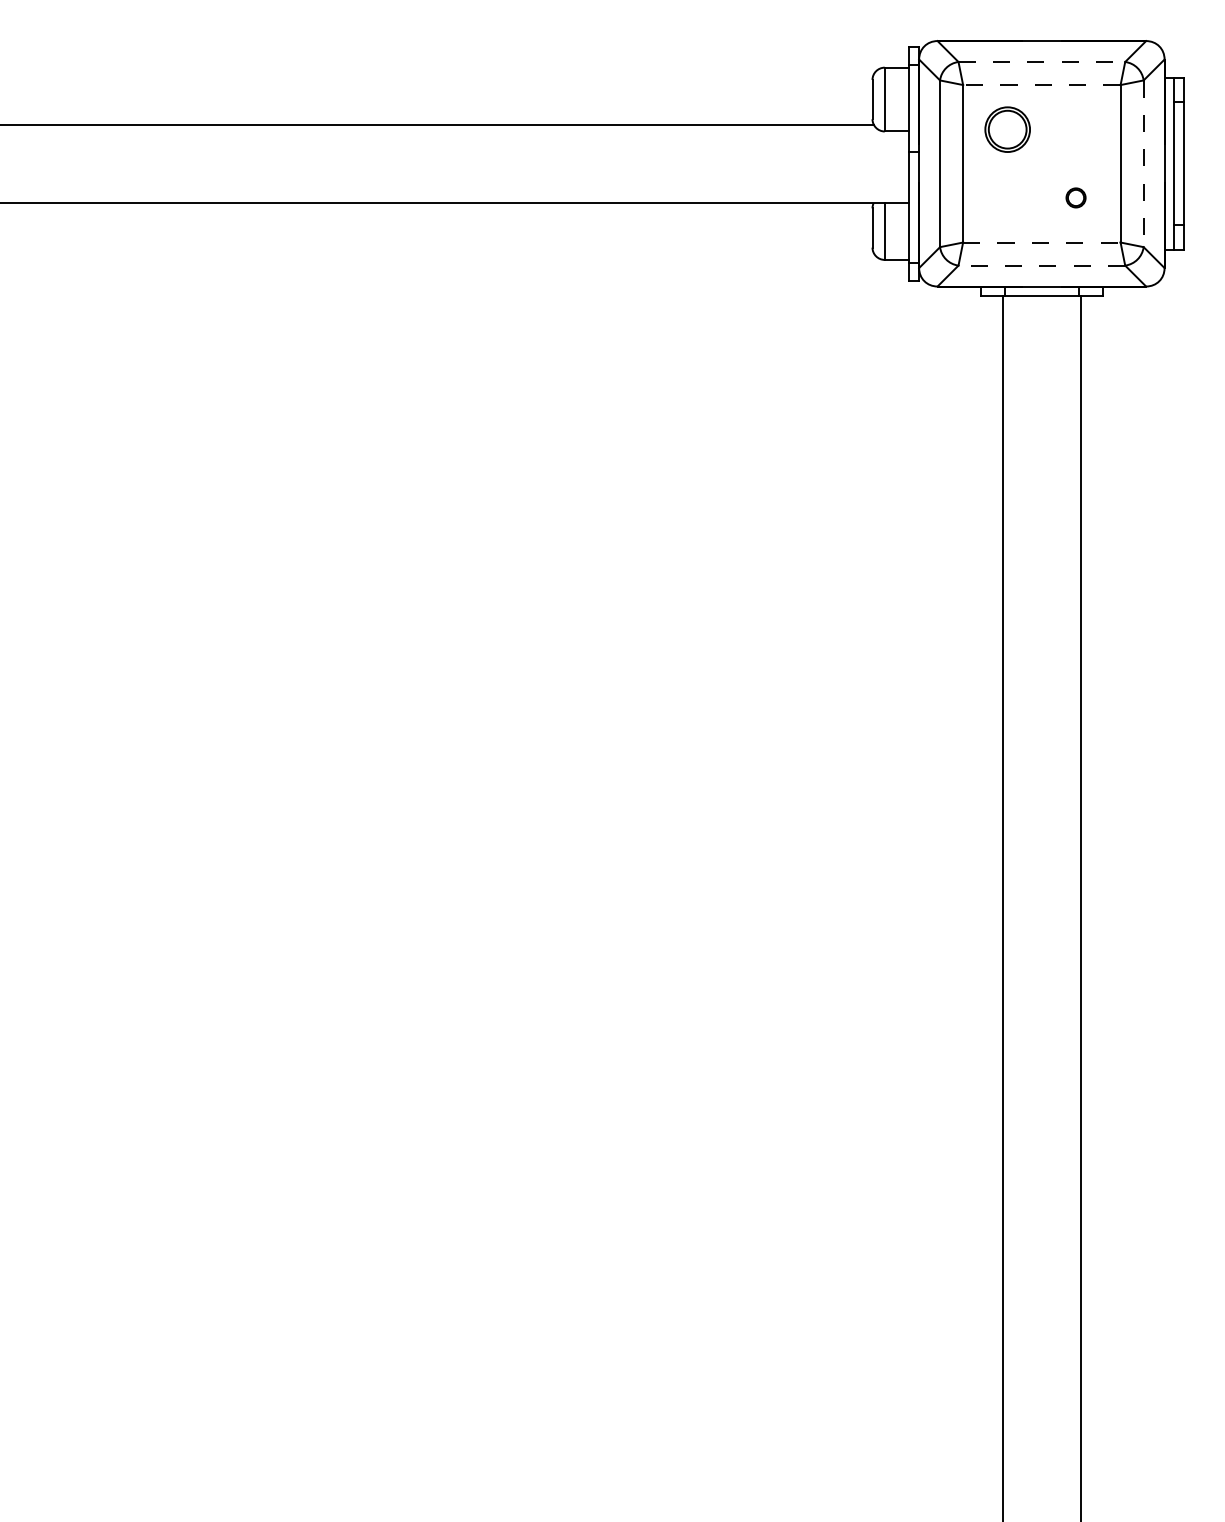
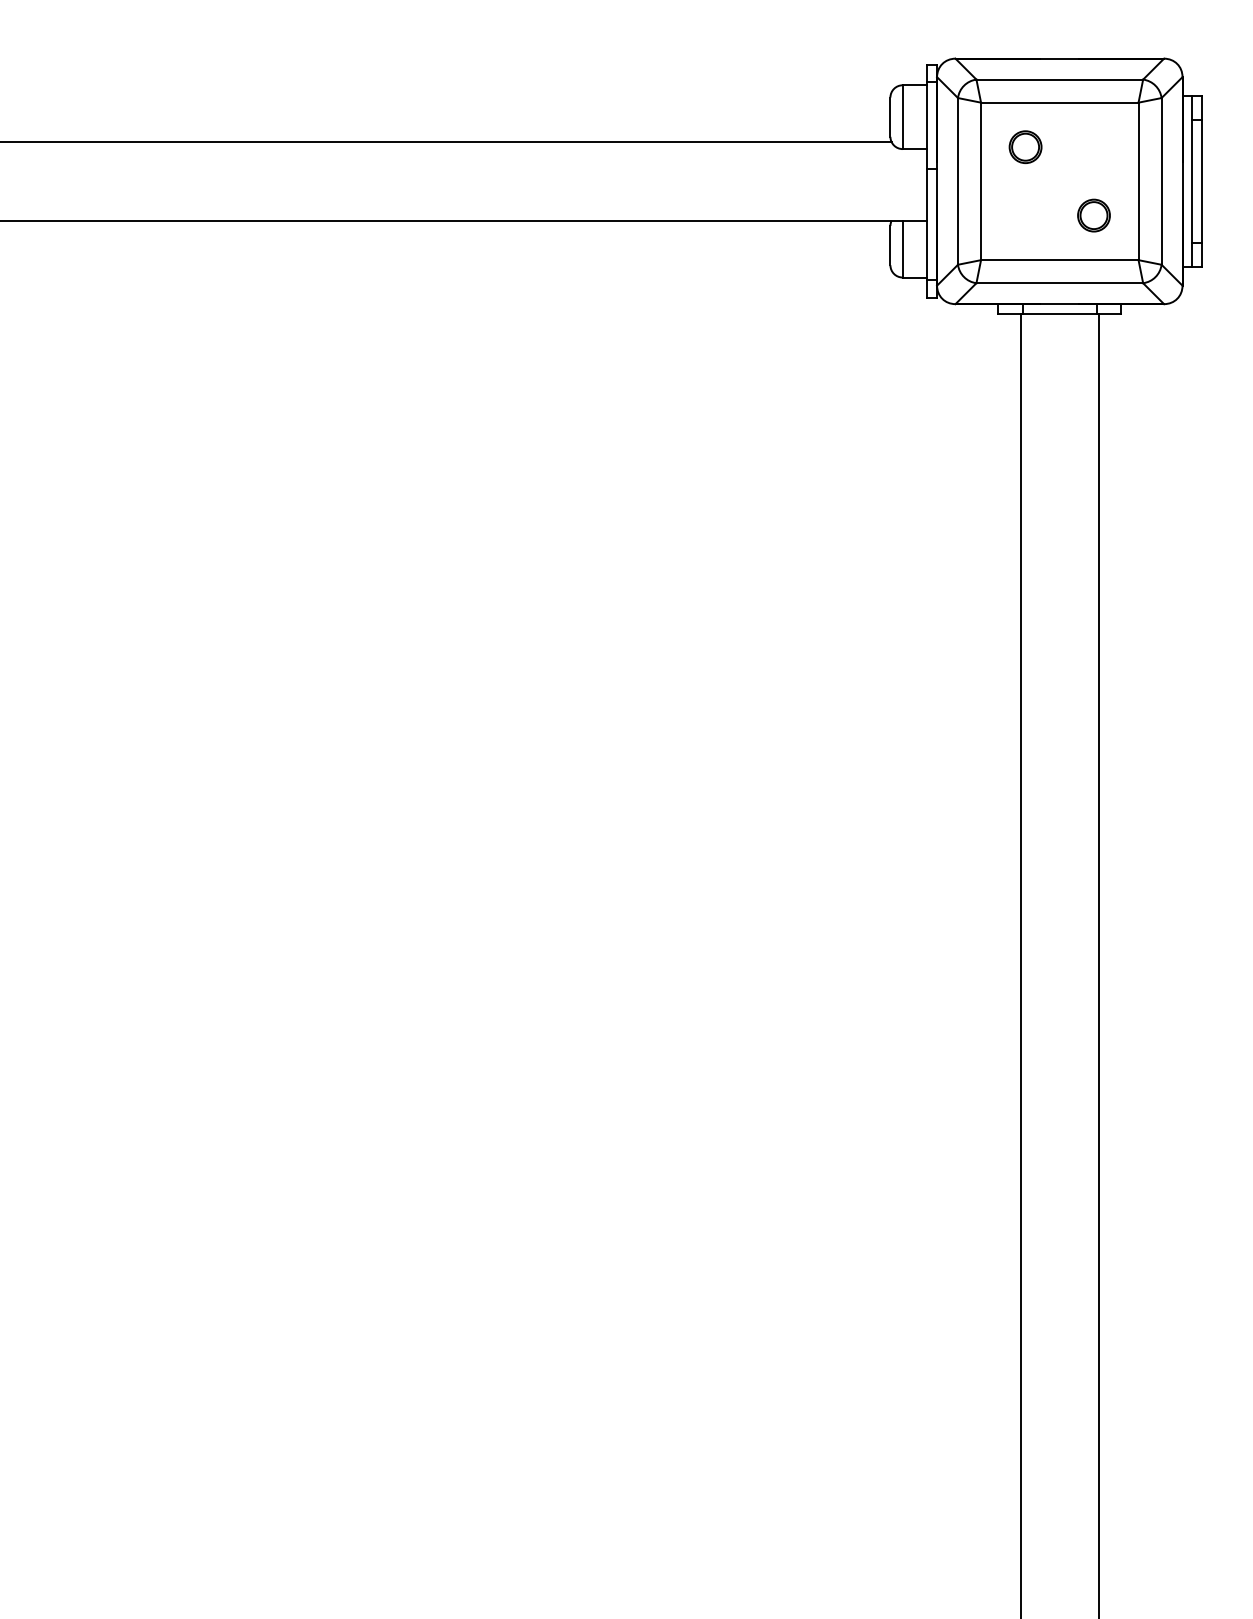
line: (1042, 61) -> (1060, 79), dashed -> solid
line: (1041, 84) -> (1059, 102), dashed -> solid
part: (1007, 128) -> (1025, 146), size x0.71
line: (1143, 163) -> (1161, 181), dashed -> solid
part: (1075, 197) -> (1093, 215), size x1.67
line: (1041, 242) -> (1059, 260), dashed -> solid
line: (1041, 265) -> (1059, 283), dashed -> solid

